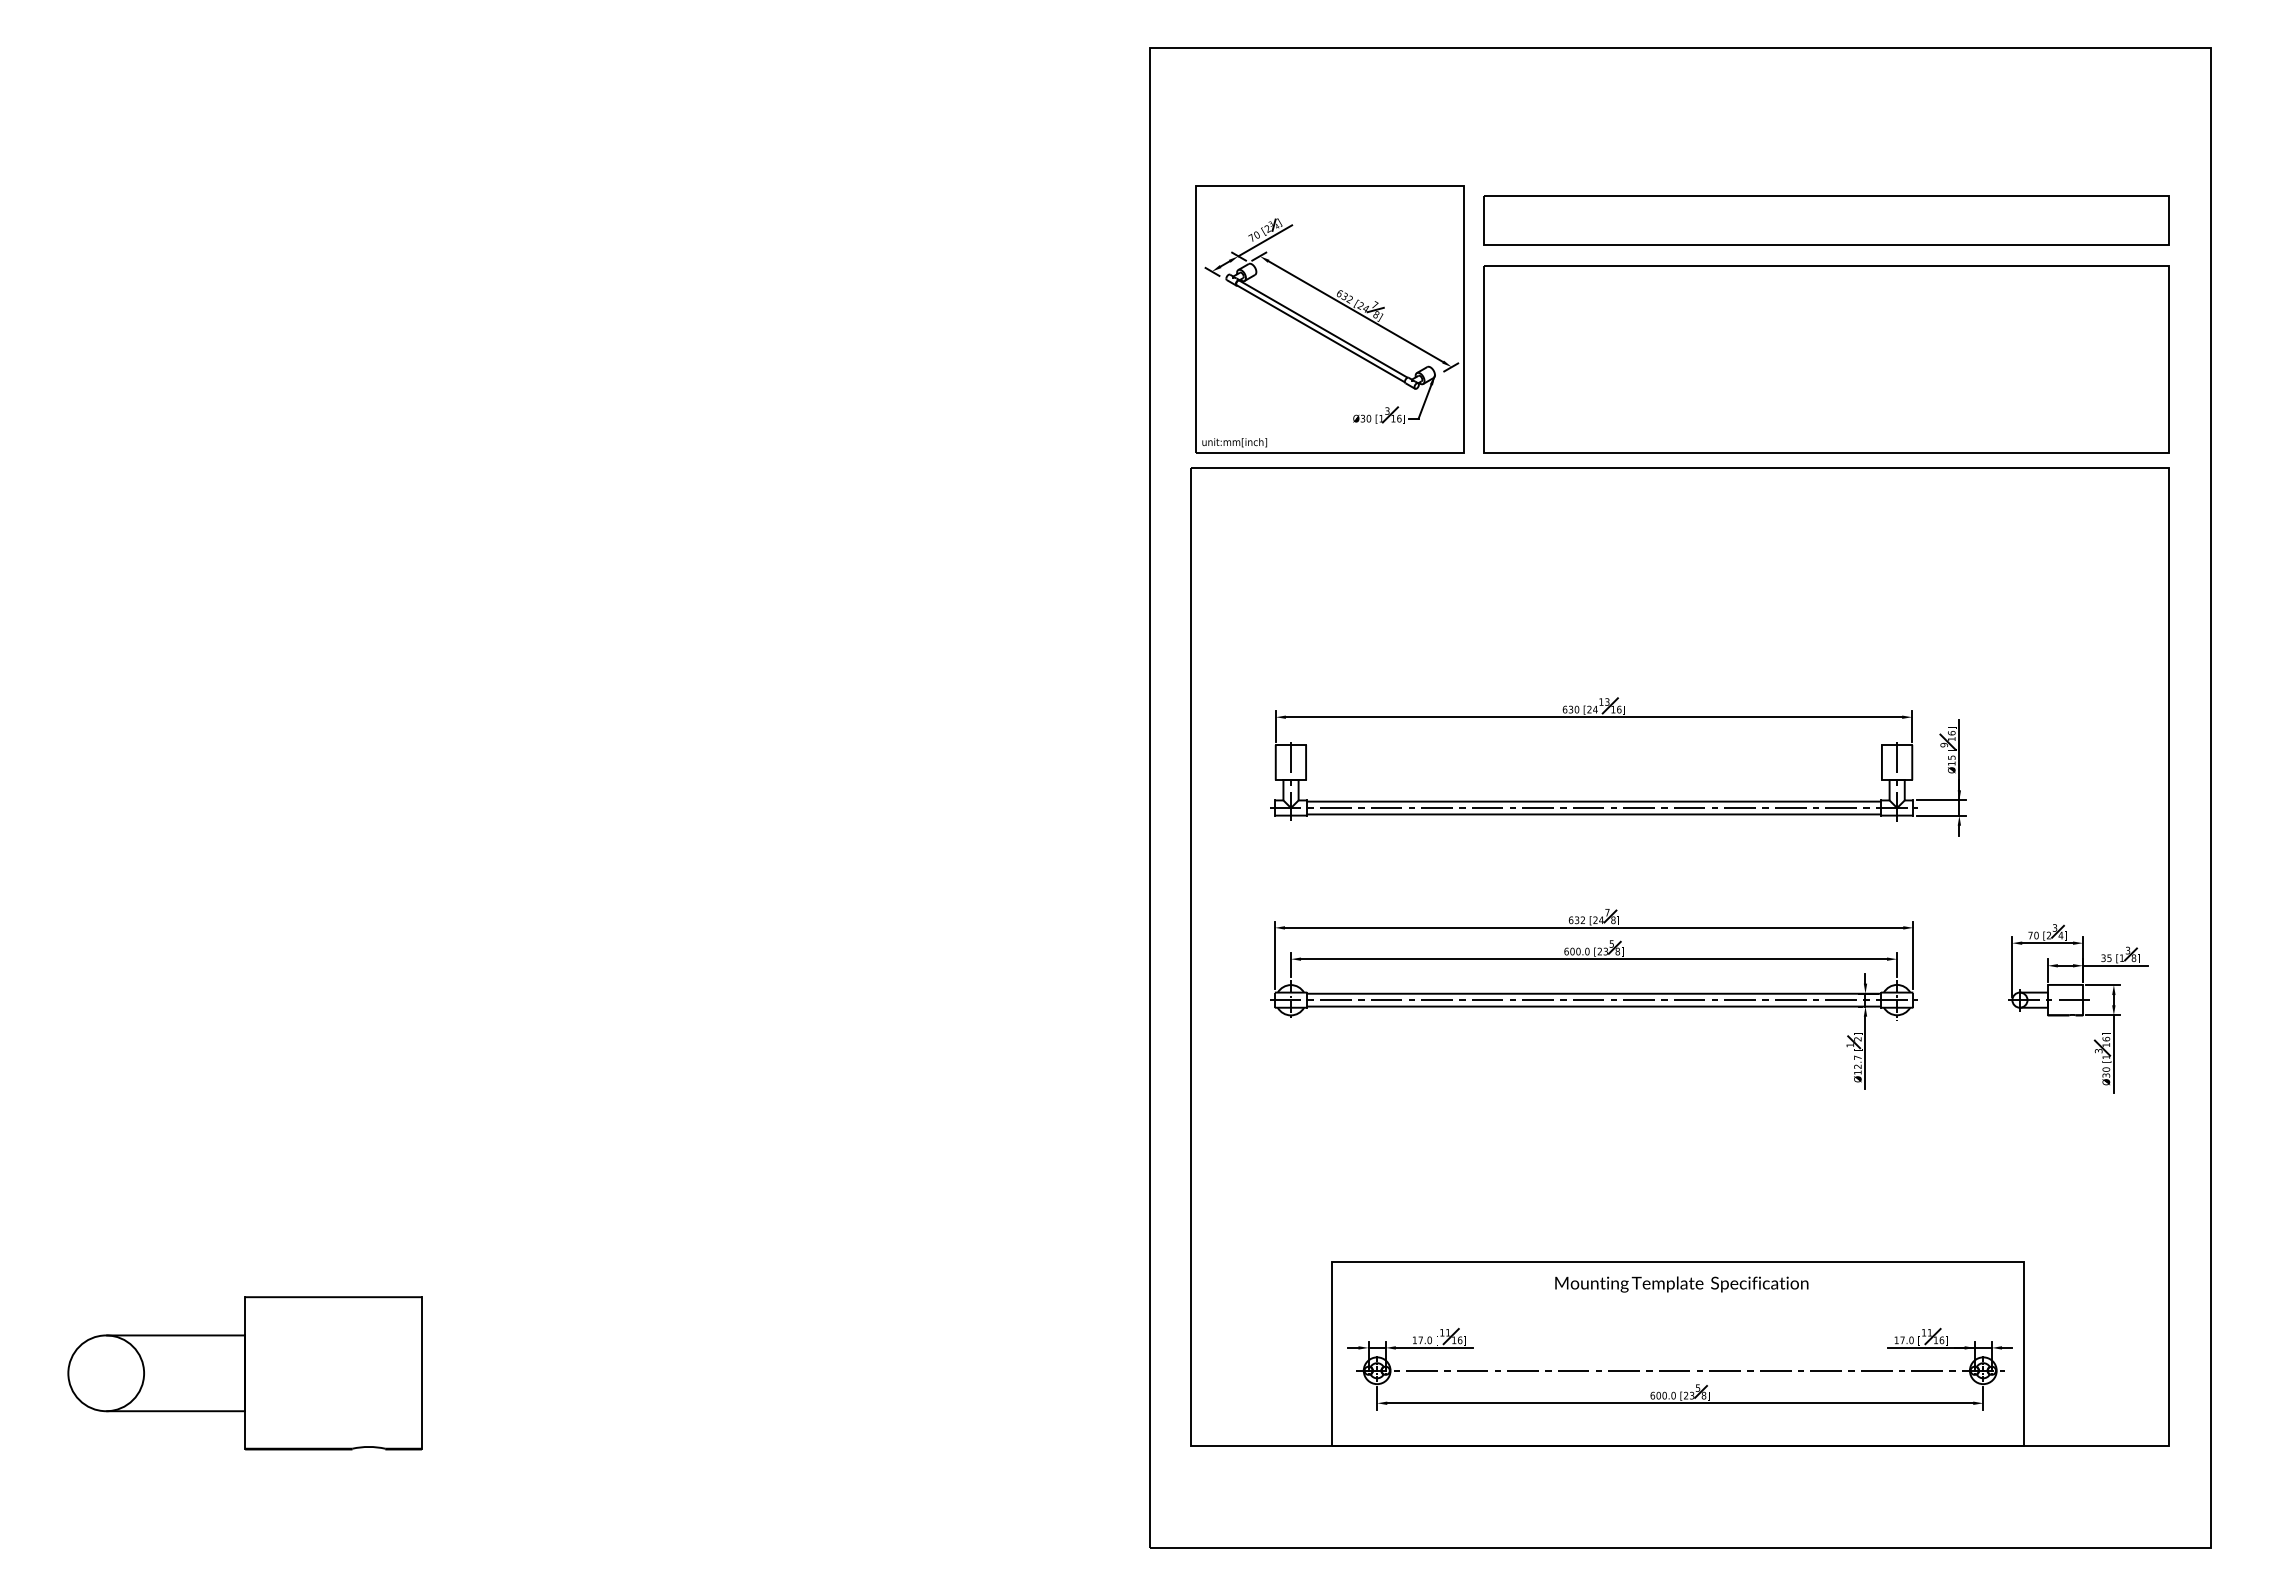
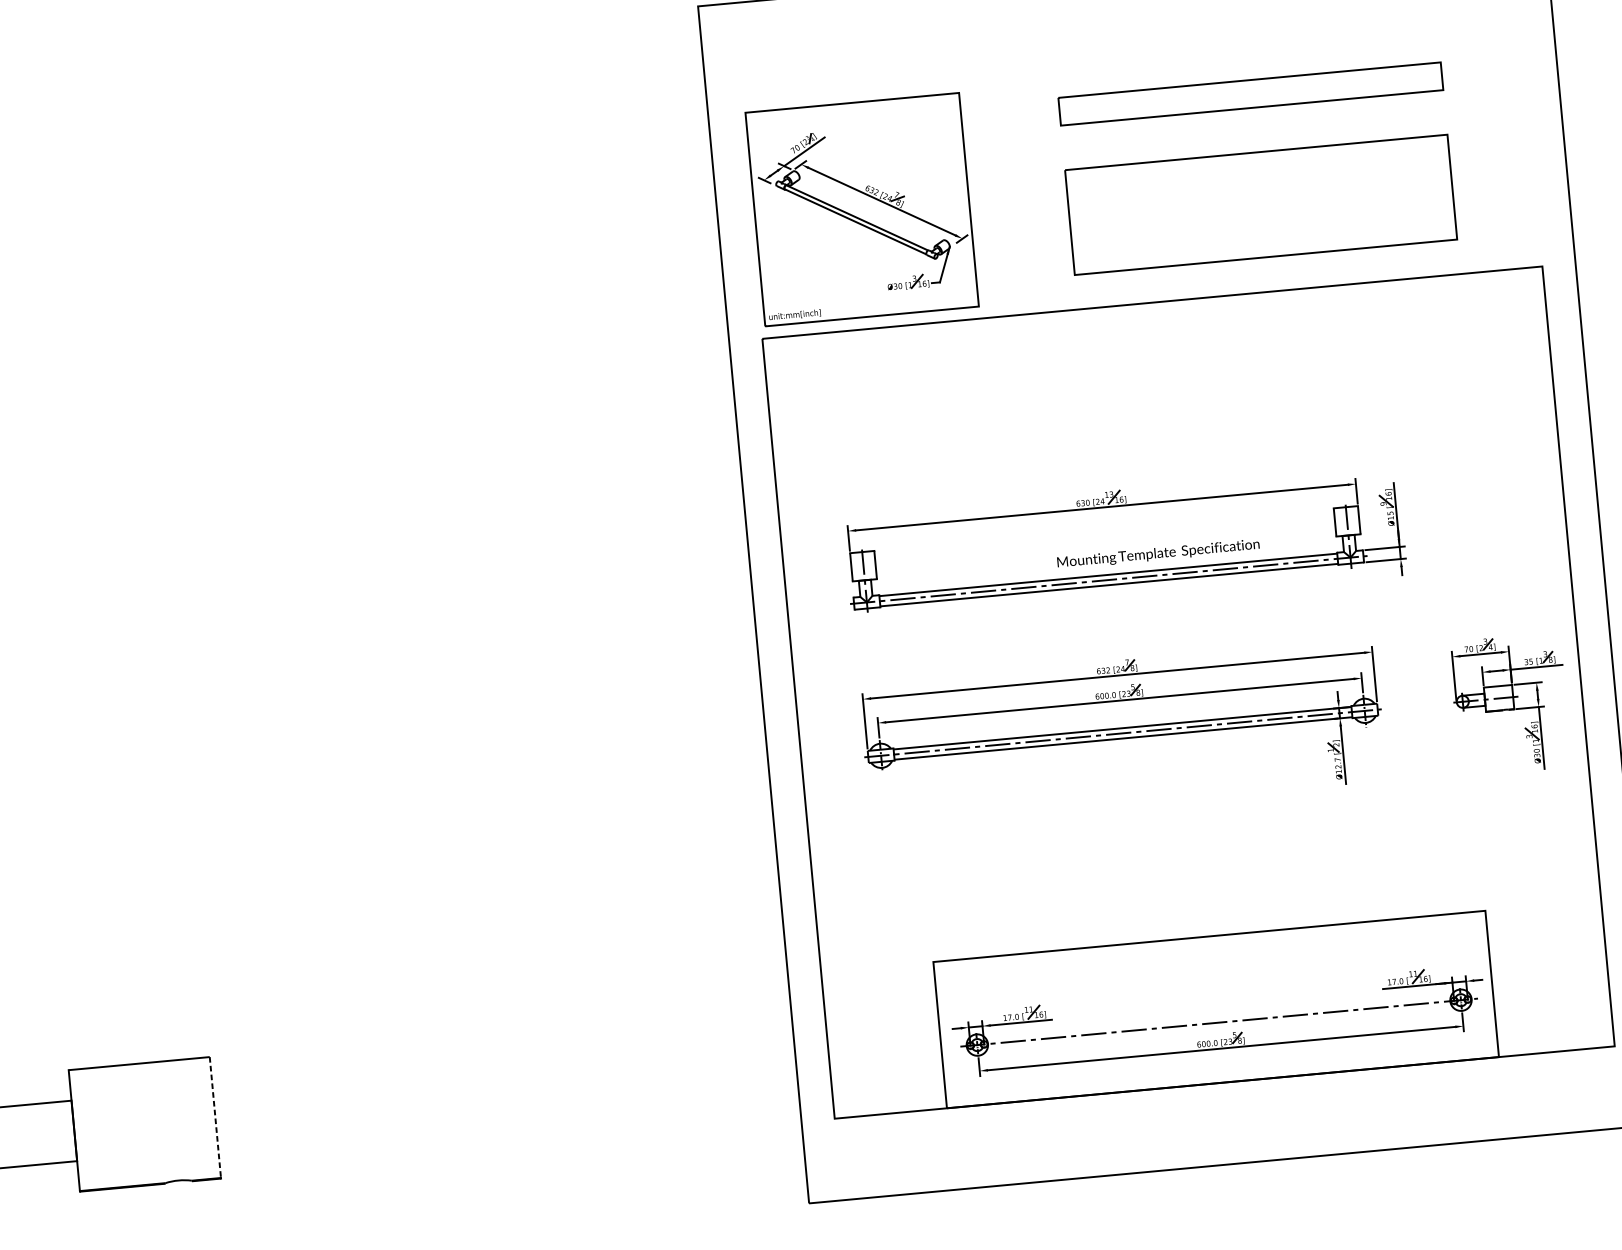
part: (1826, 220) -> (1250, 94), size x0.7
part: (1826, 359) -> (1261, 204), size x0.7
text: (1681, 1284) -> (1158, 554), moved
line: (421, 1372) -> (214, 1117), solid -> dashed

